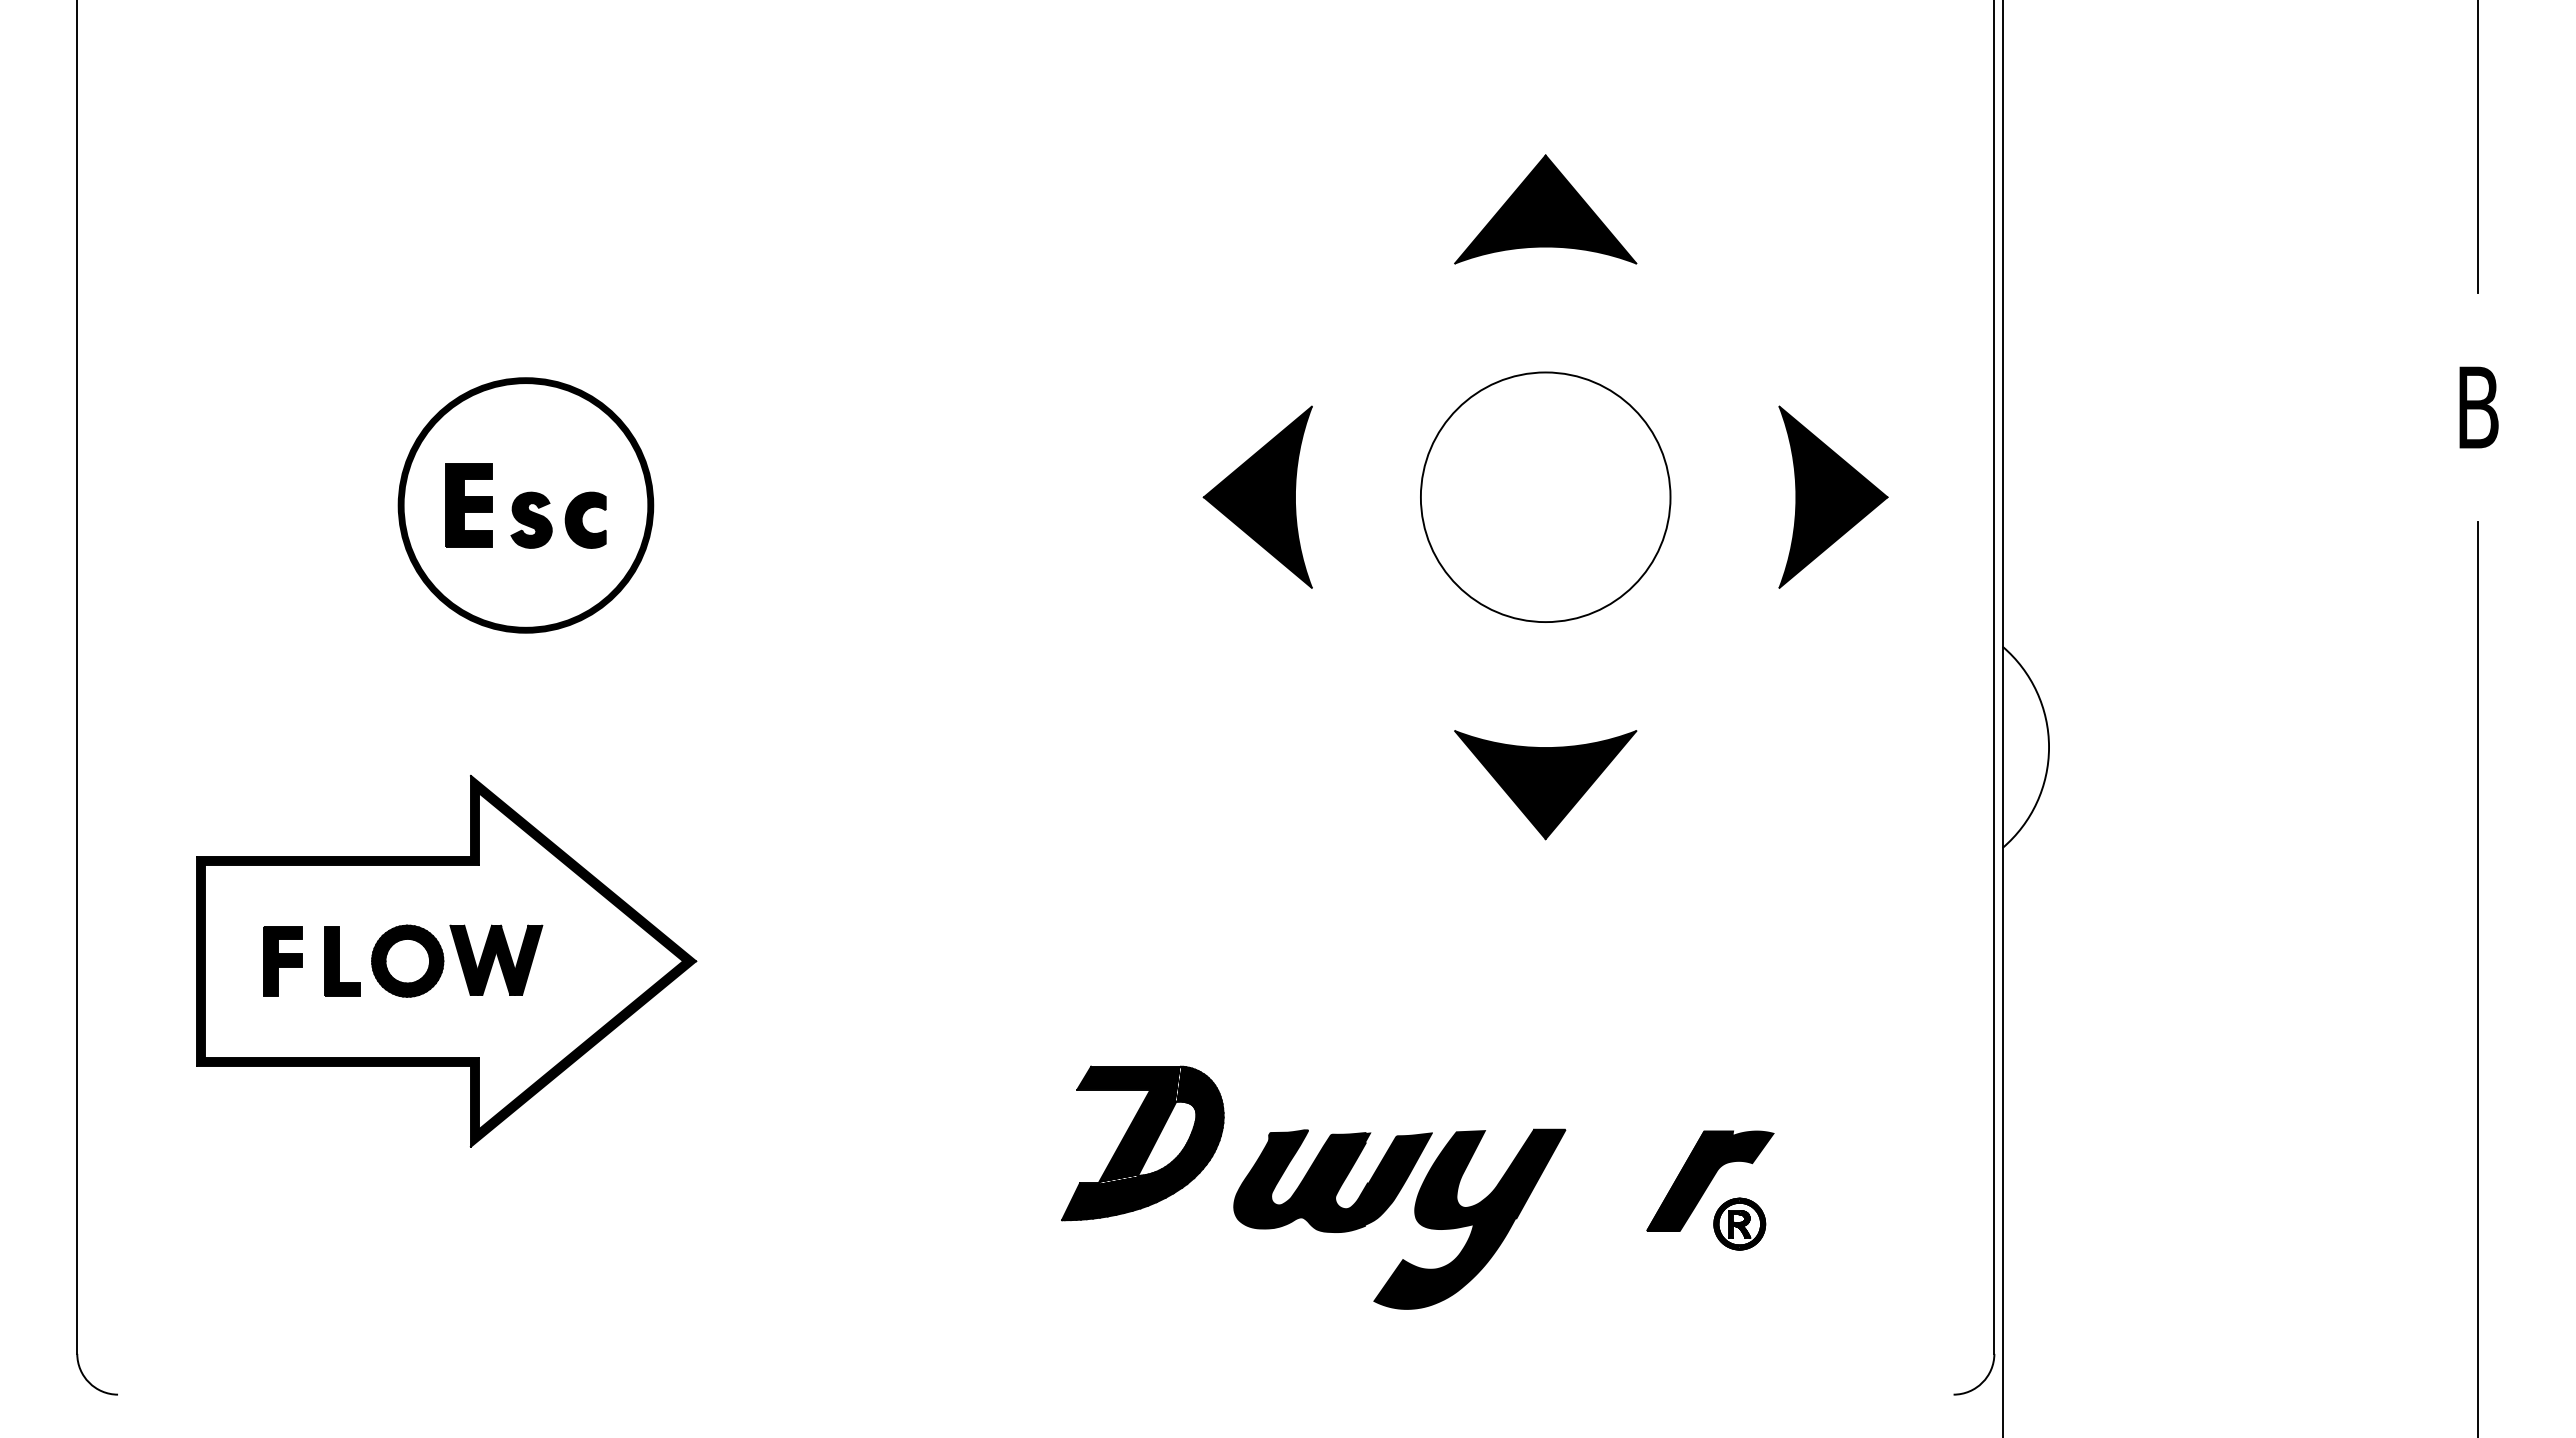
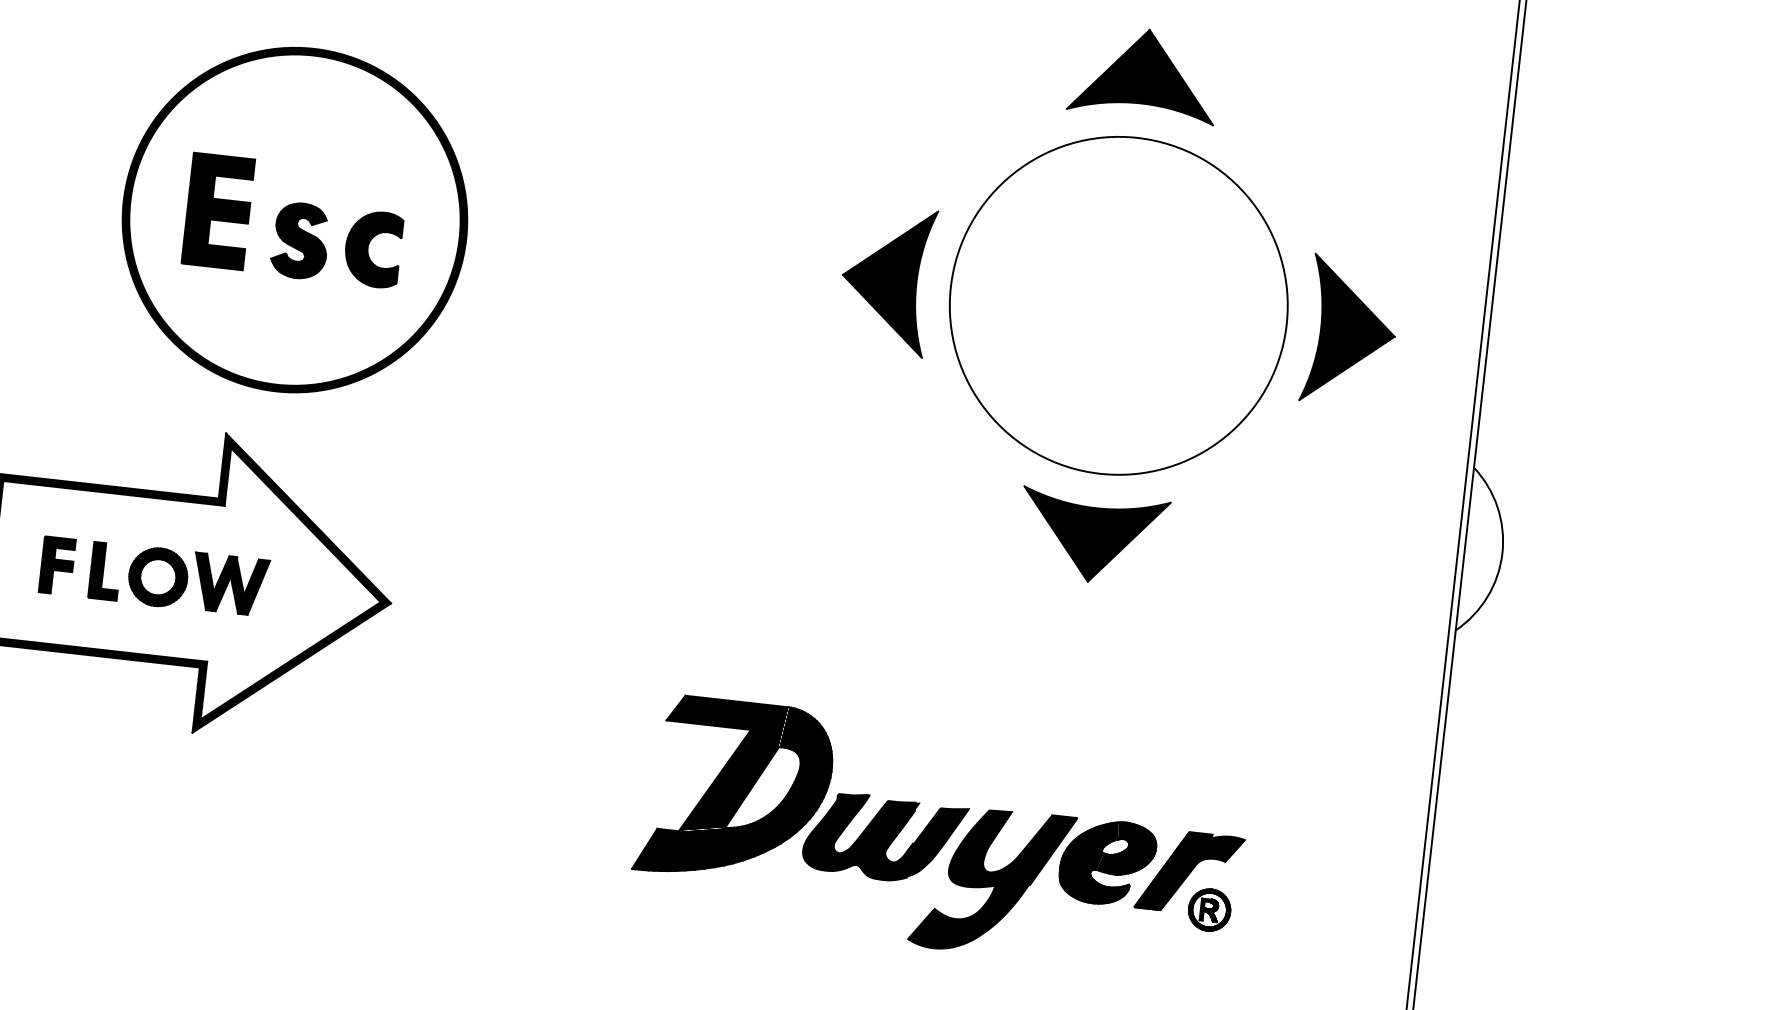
circle: (1545, 497) -> (1118, 306), size x1.67
part: (525, 505) -> (294, 220), size x1.67
part: (1142, 1143) -> (734, 790), size x1.43
part: (1608, 1179) -> (1107, 862), added

